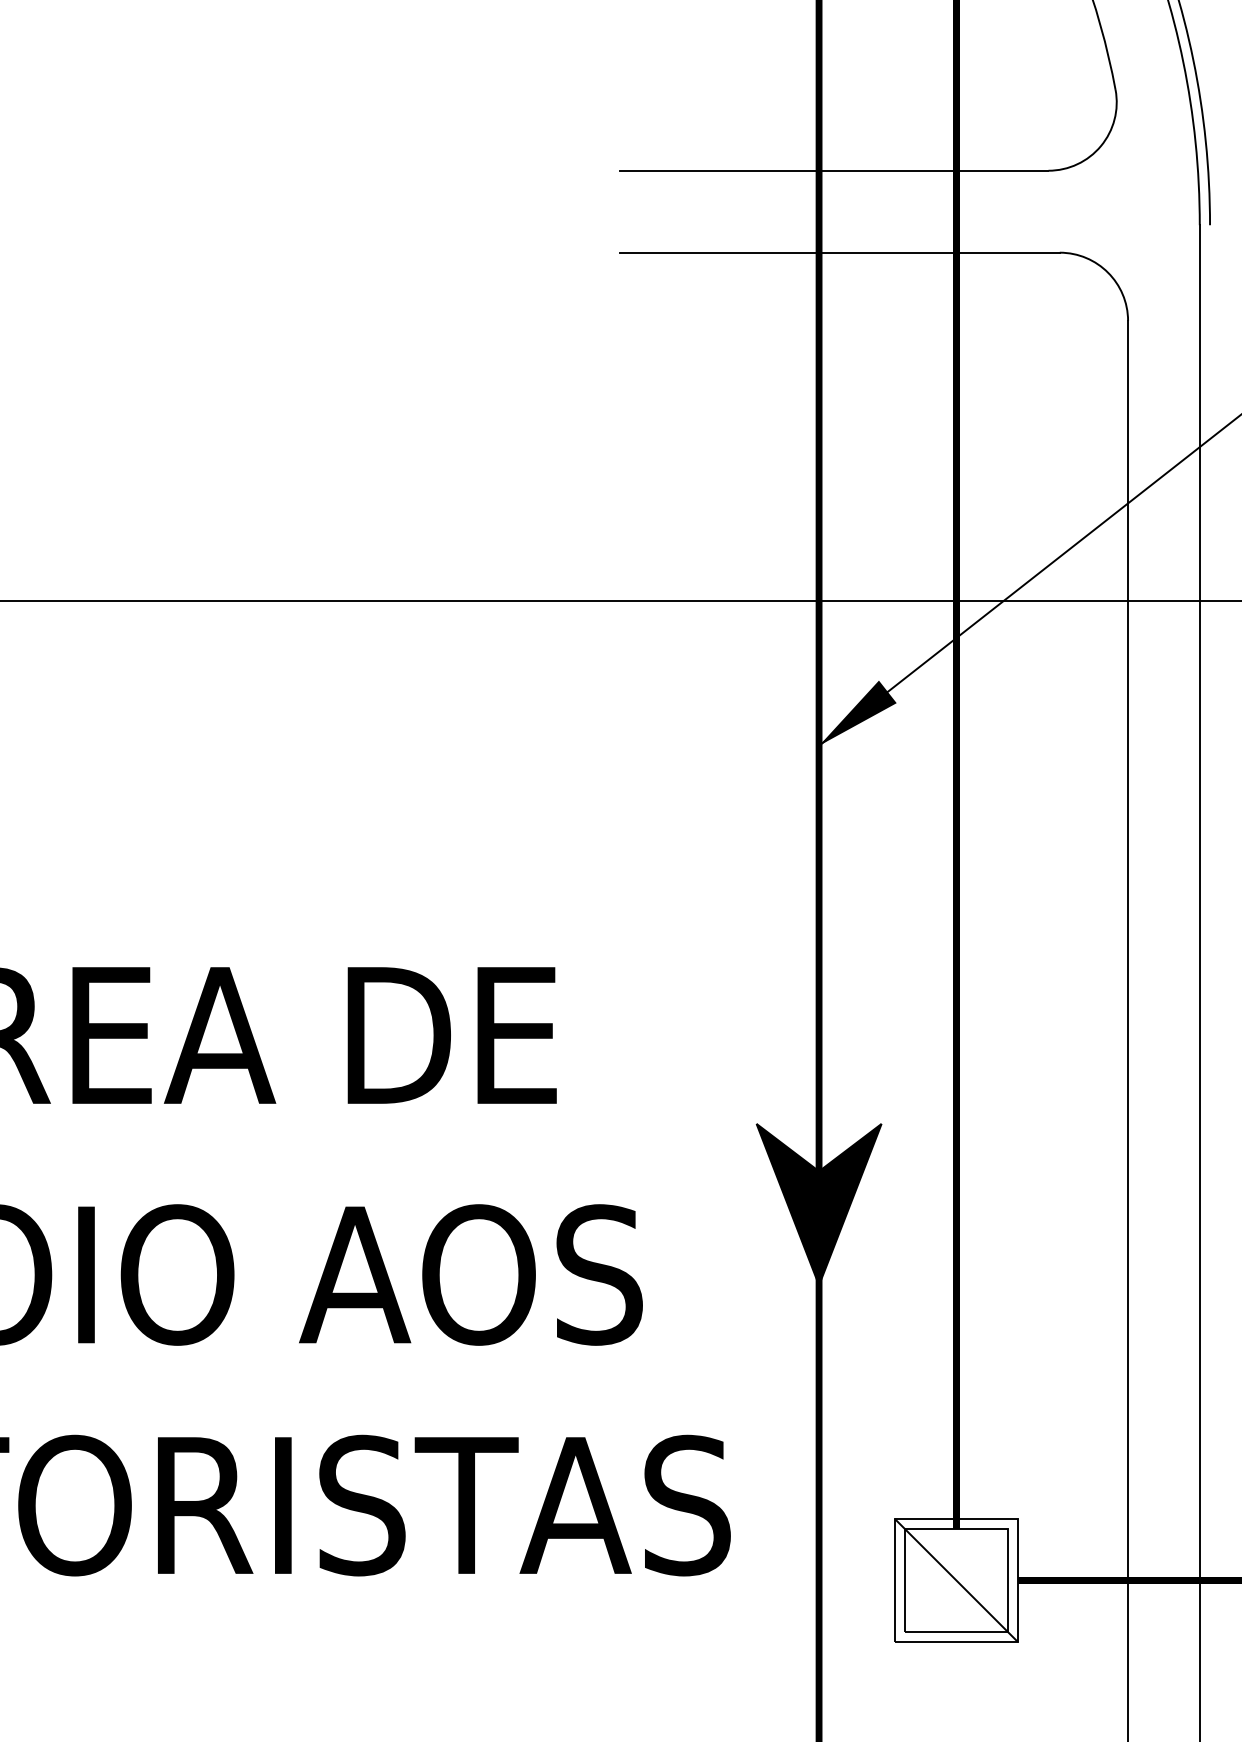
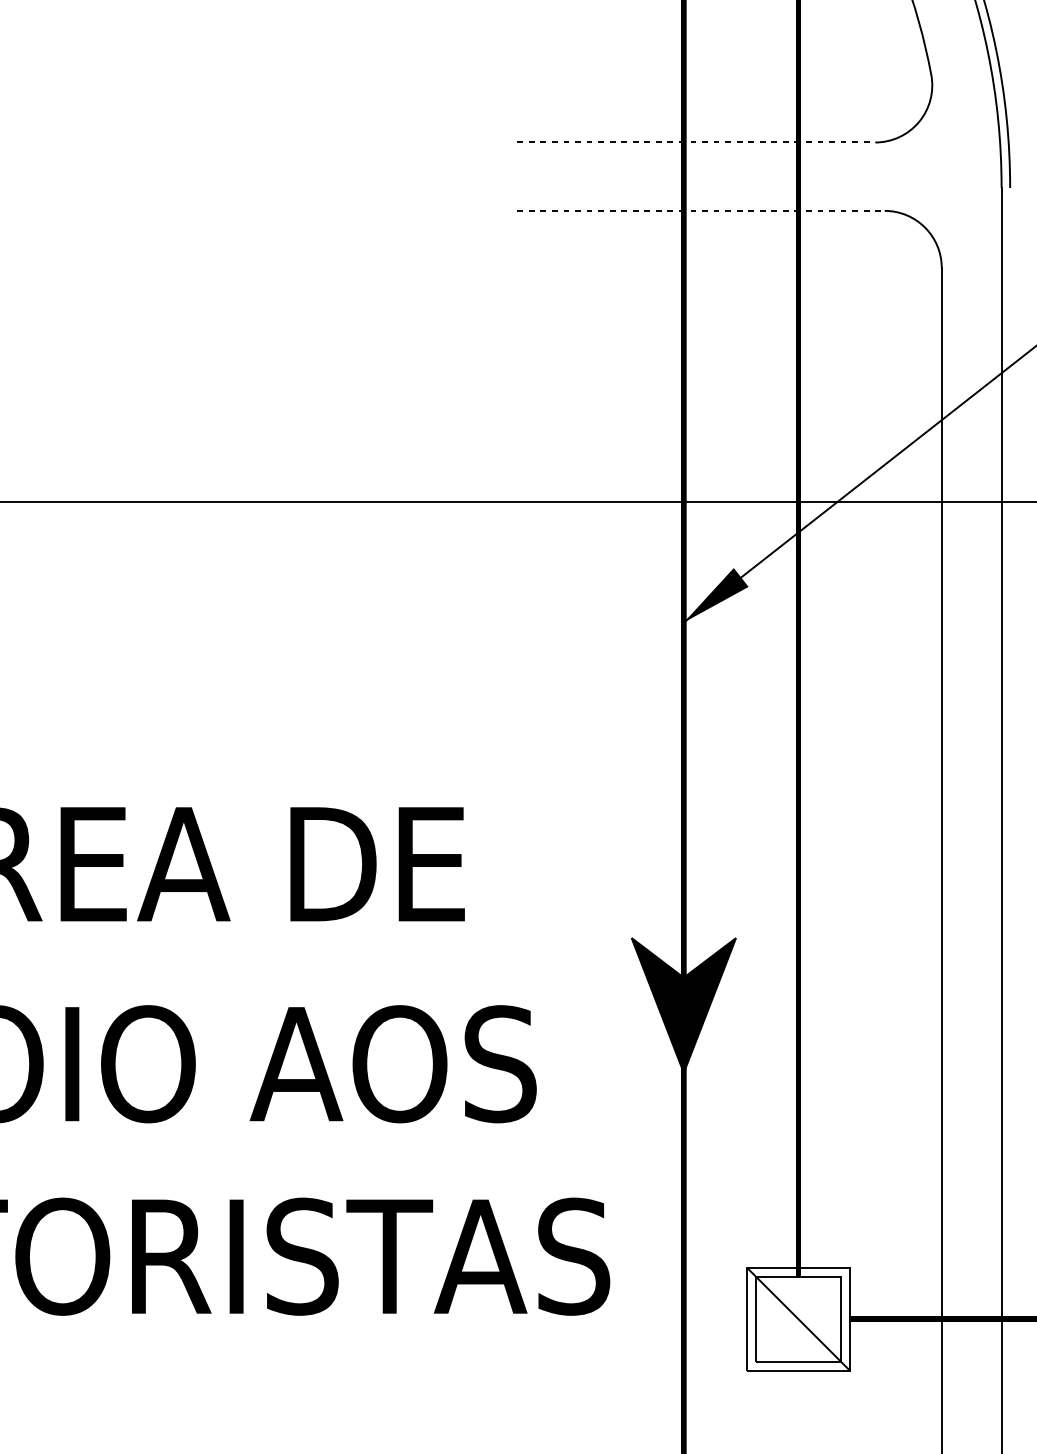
line: (834, 170) -> (696, 142), solid -> dashed
line: (840, 252) -> (701, 210), solid -> dashed

